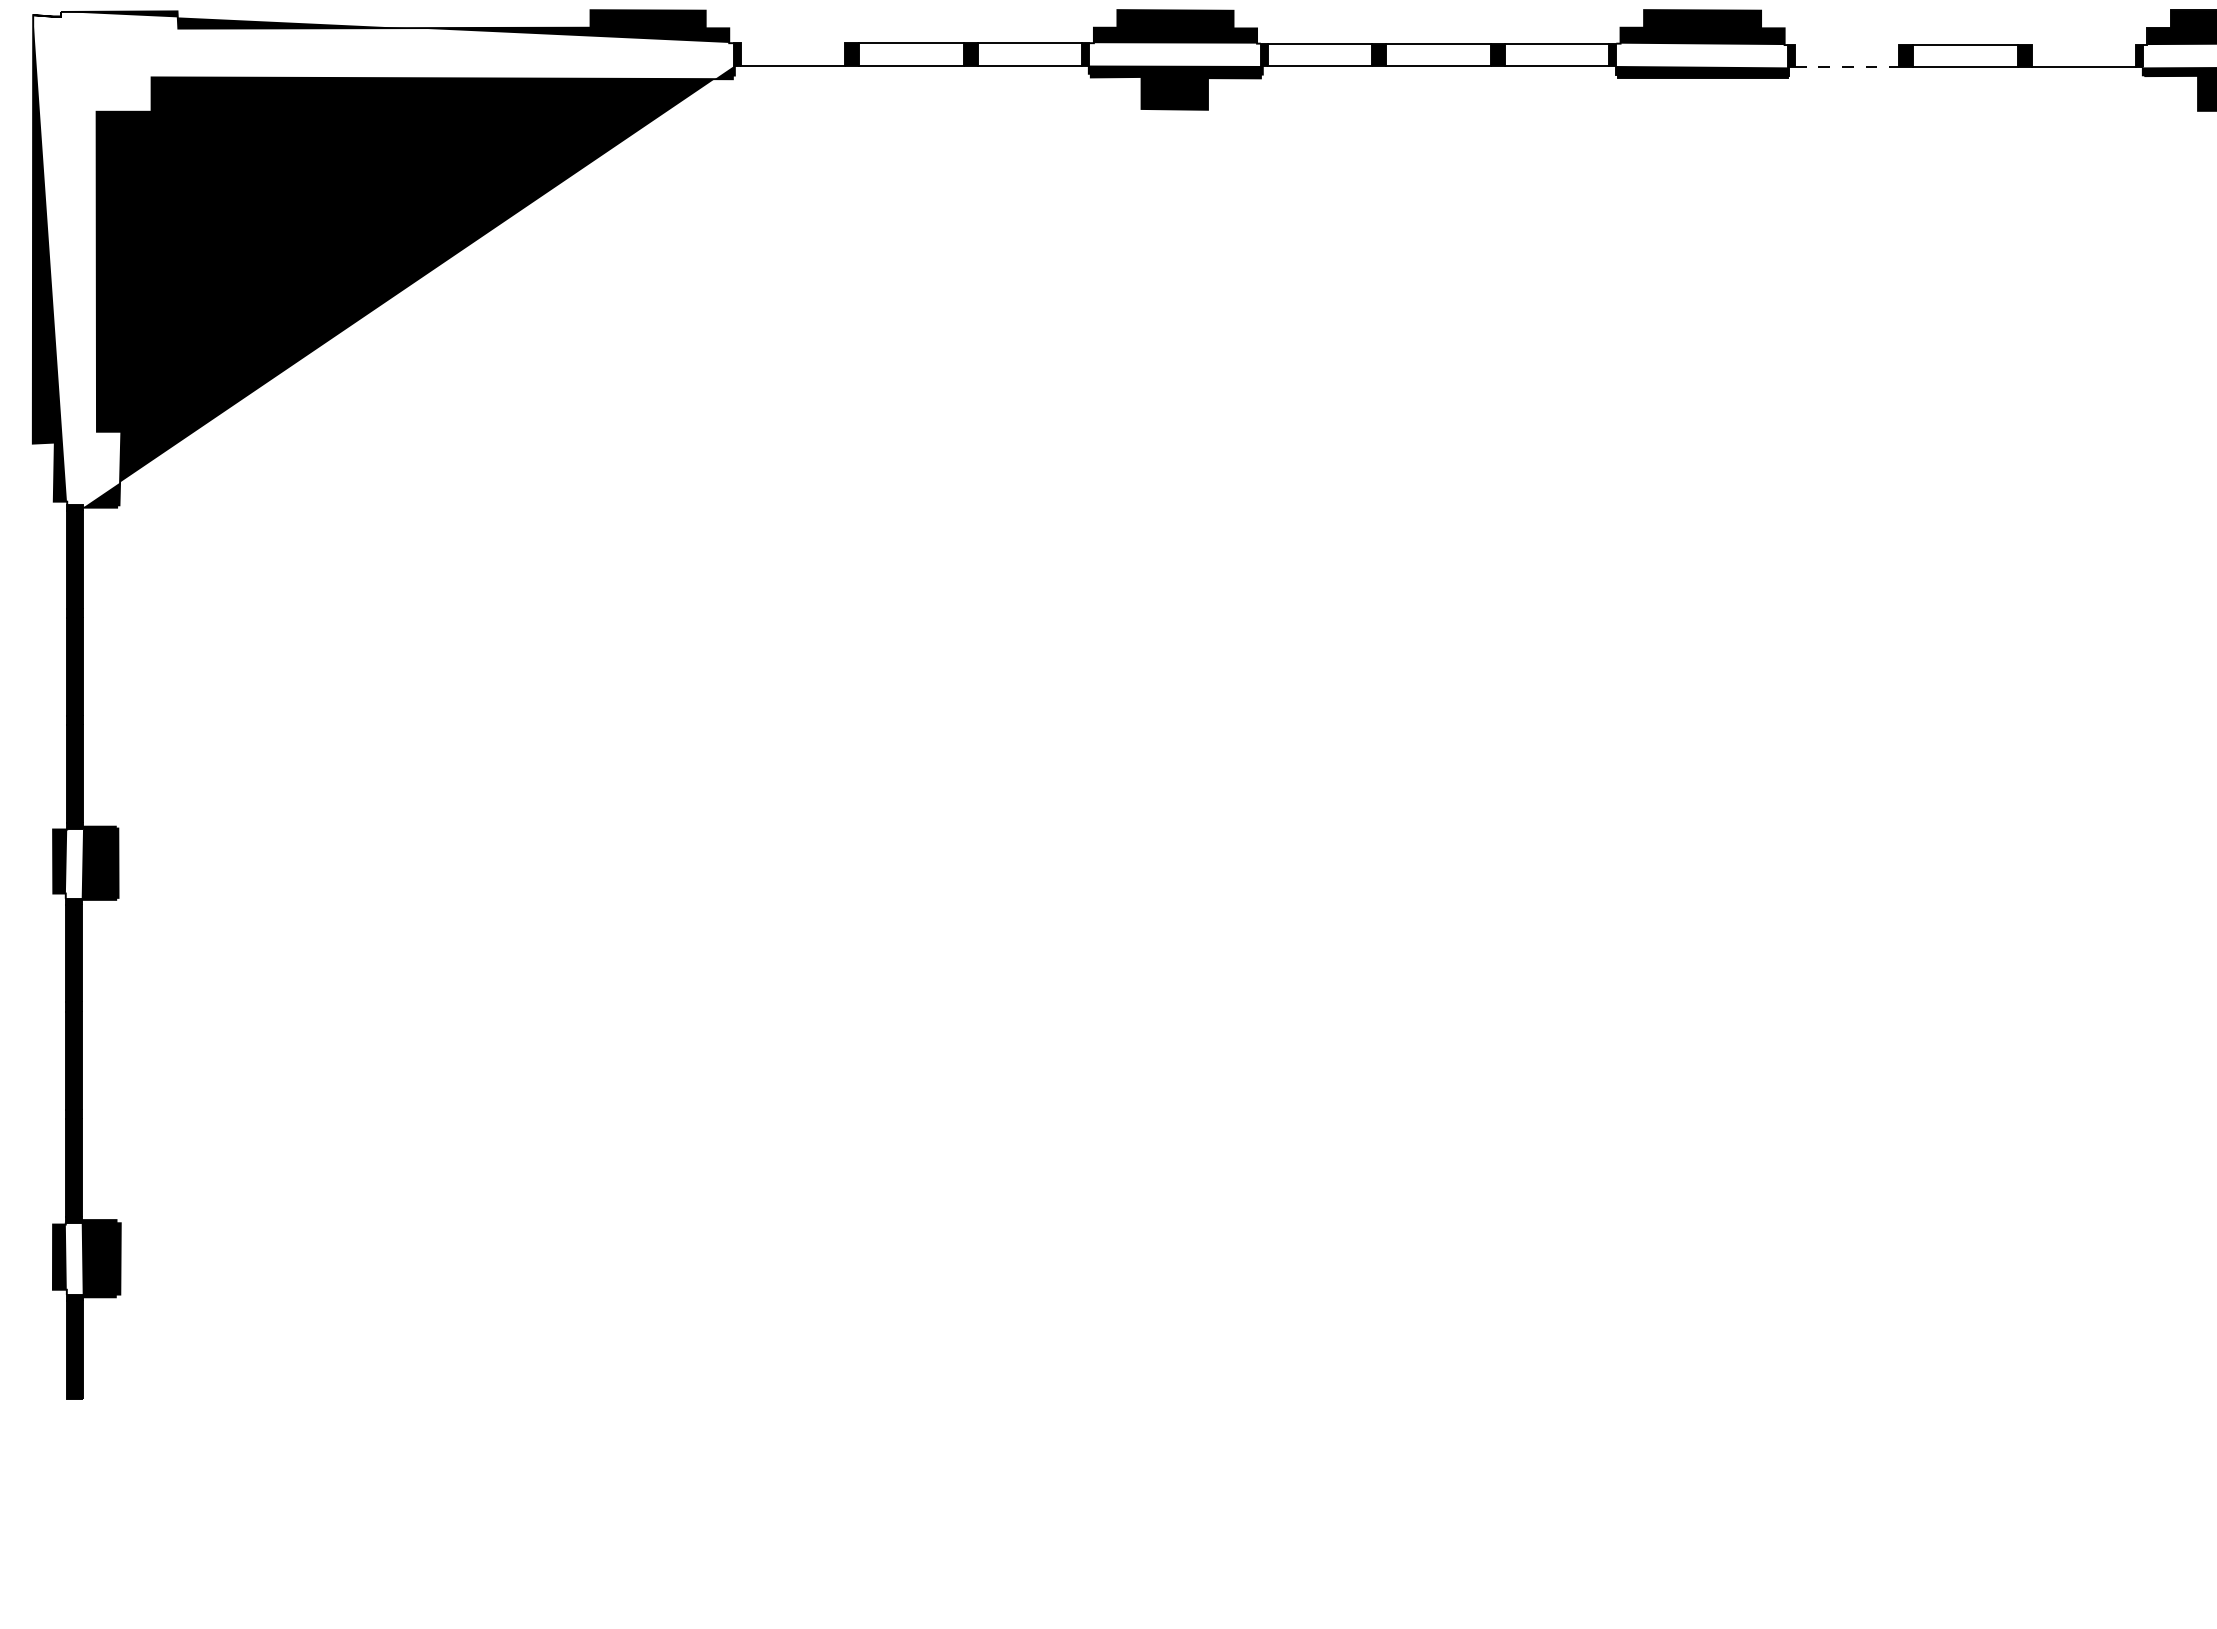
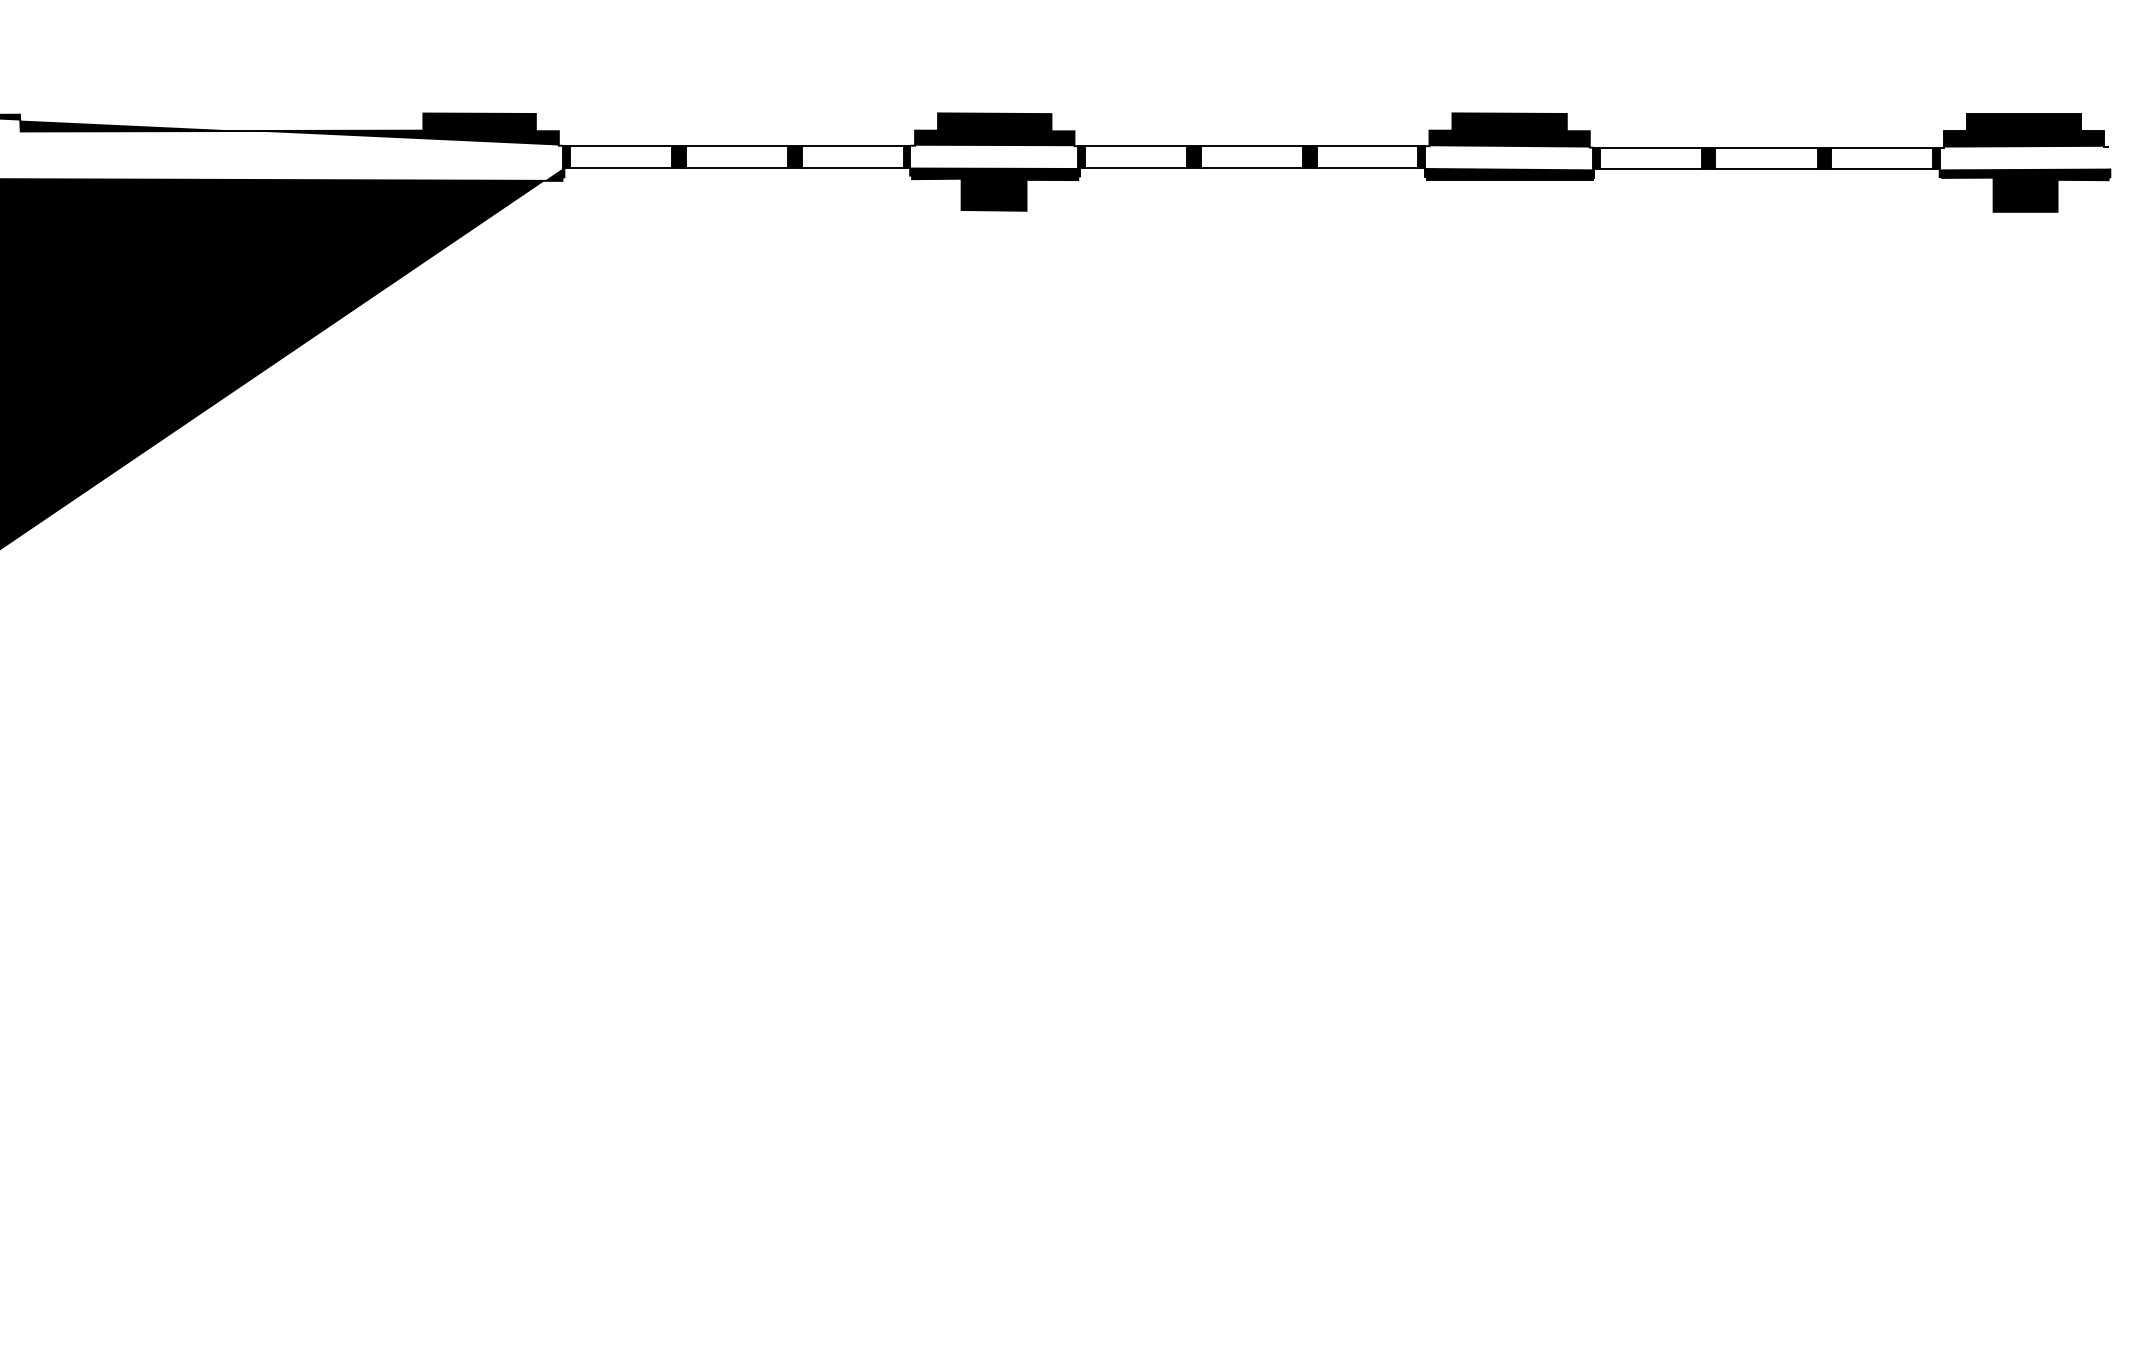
line: (792, 43) -> (620, 146), added
line: (1846, 45) -> (1650, 147), added
line: (2084, 45) -> (1882, 147), added
line: (1847, 67) -> (1651, 169), dashed -> solid

